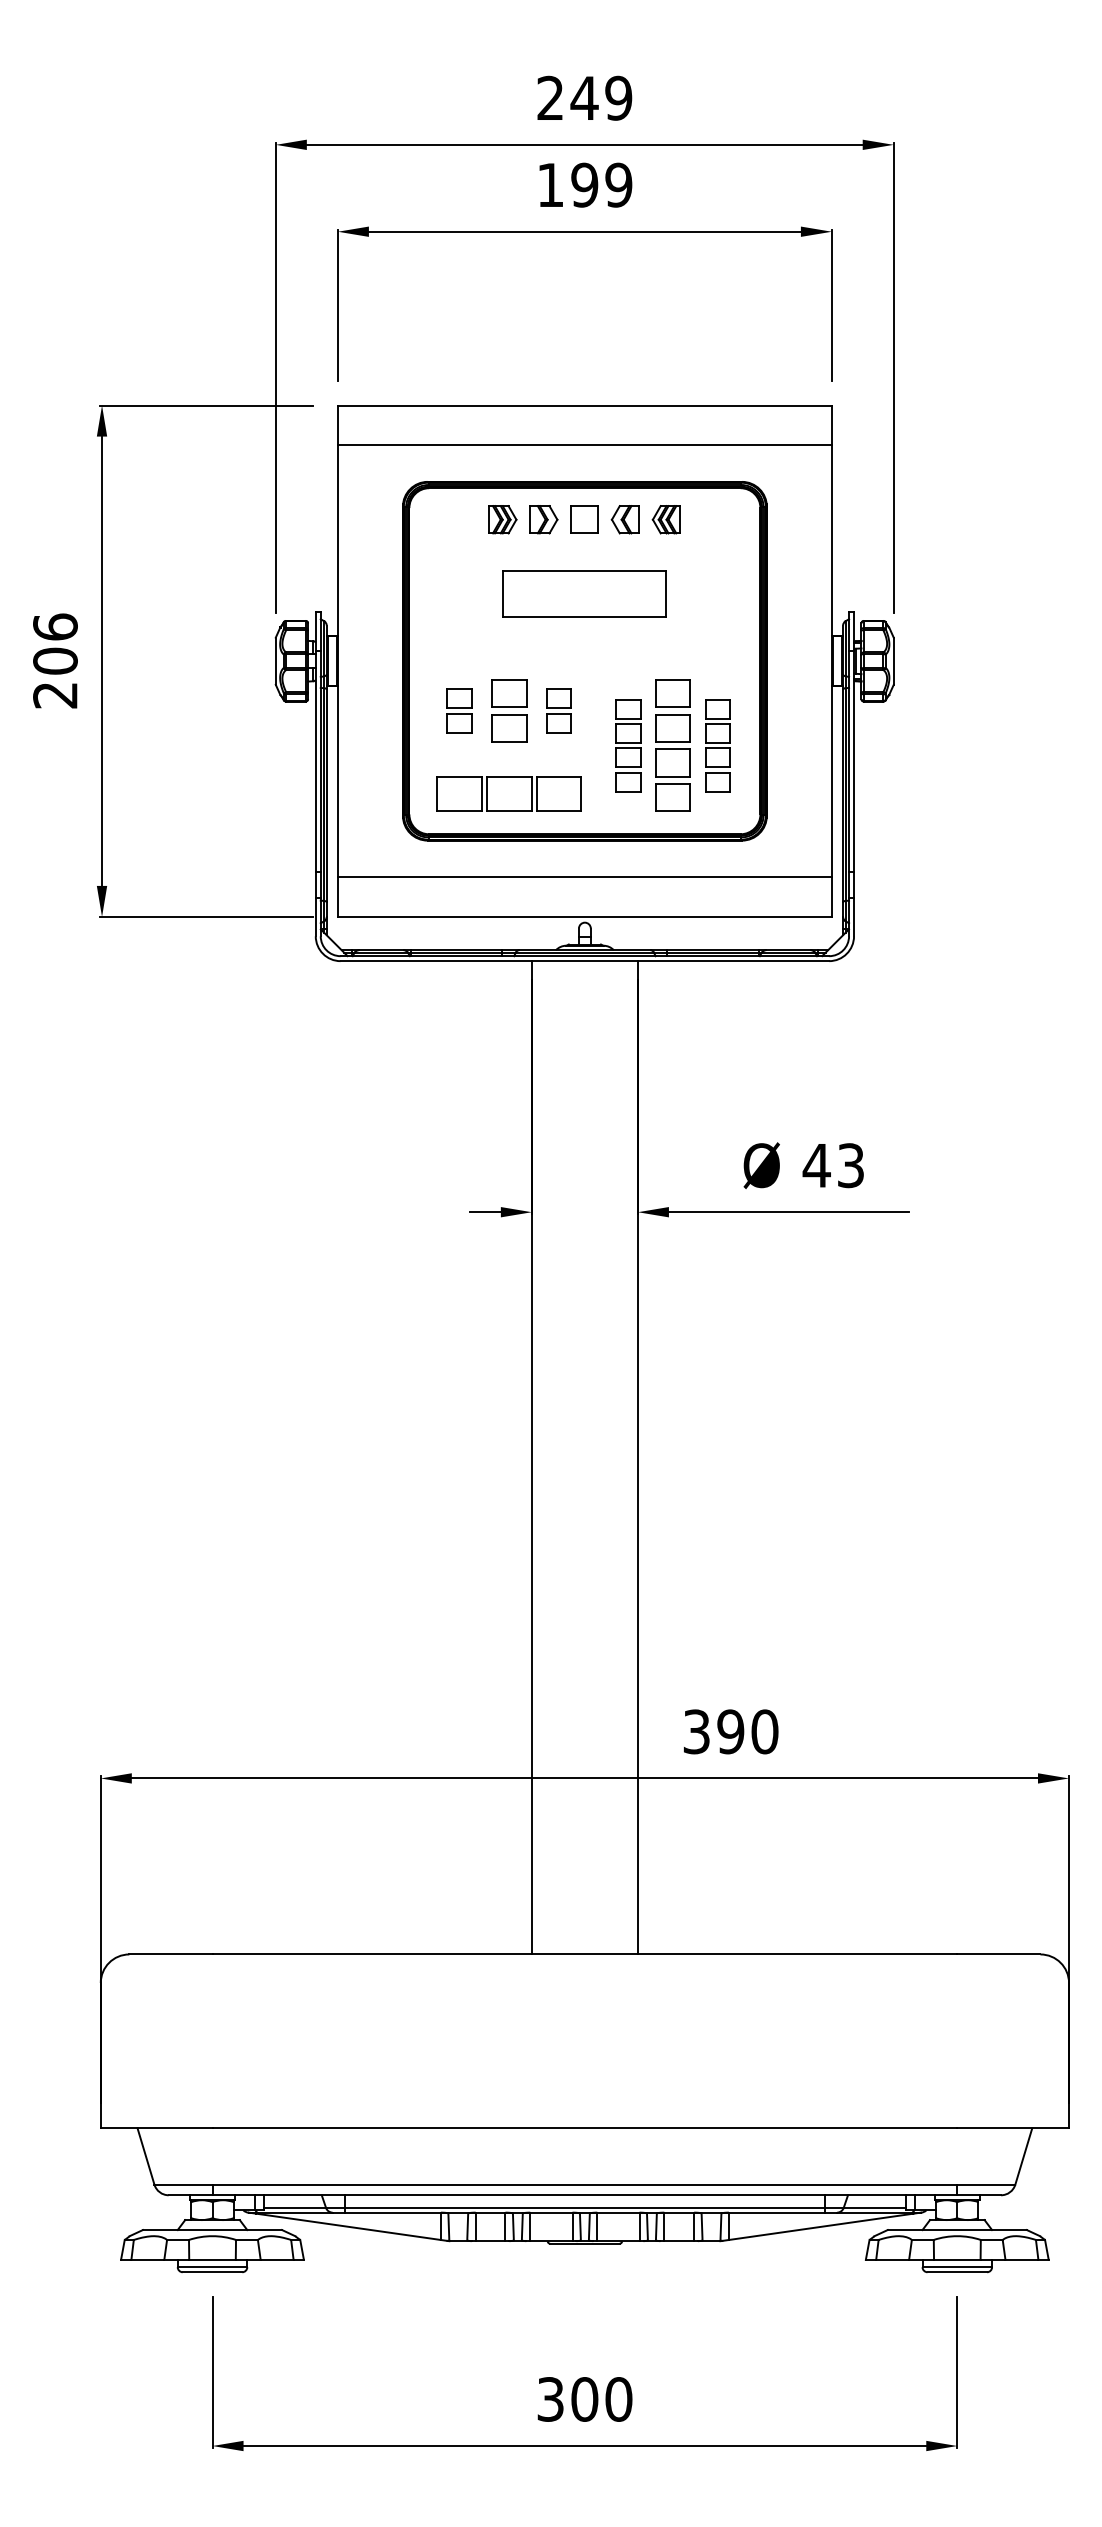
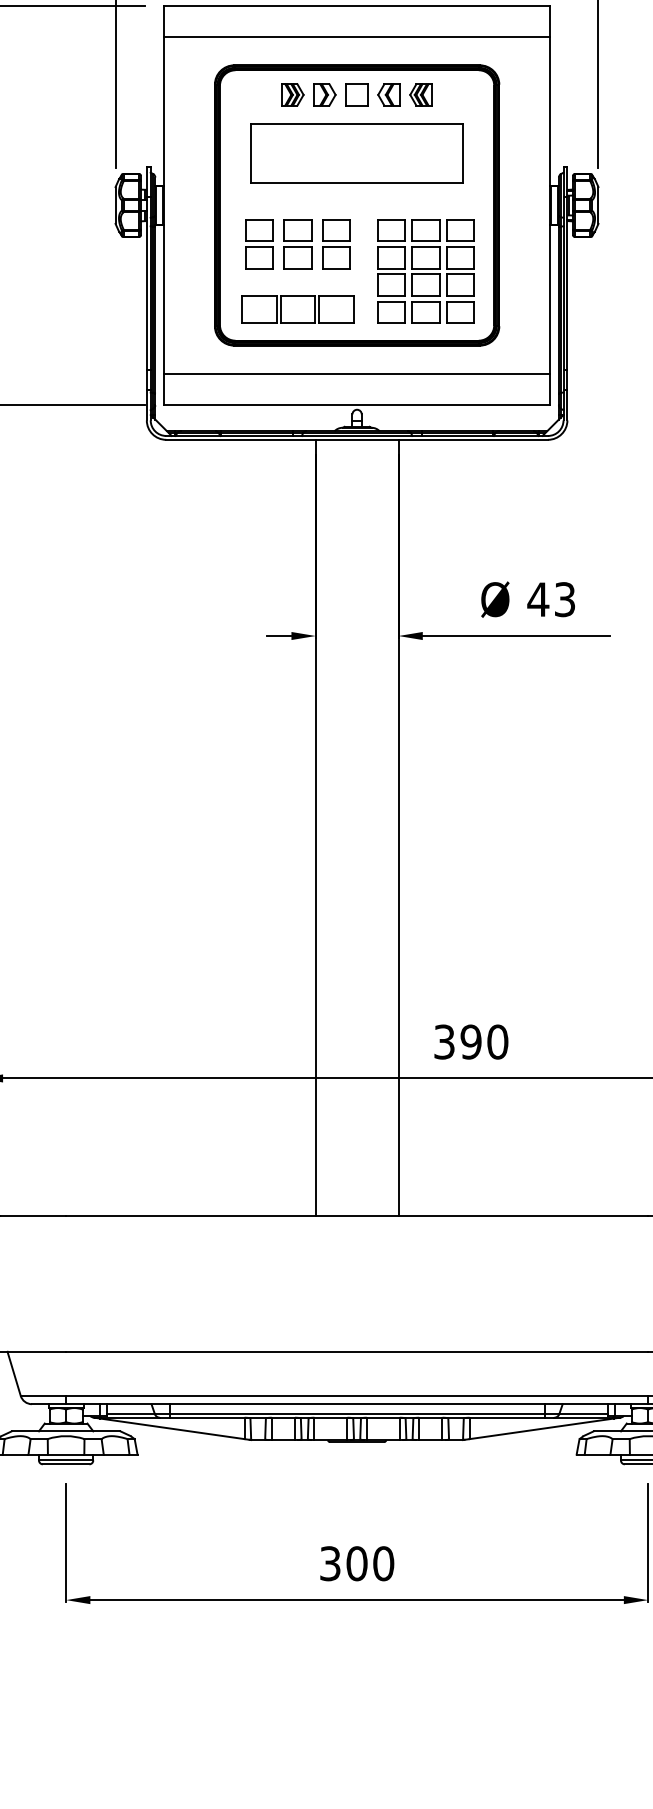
part: (584, 593) -> (356, 152), size x1.67
part: (459, 710) -> (259, 243), size x1.43
part: (558, 710) -> (336, 243), size x1.43
part: (628, 745) -> (391, 271), size x1.43
part: (717, 745) -> (460, 271), size x1.43

